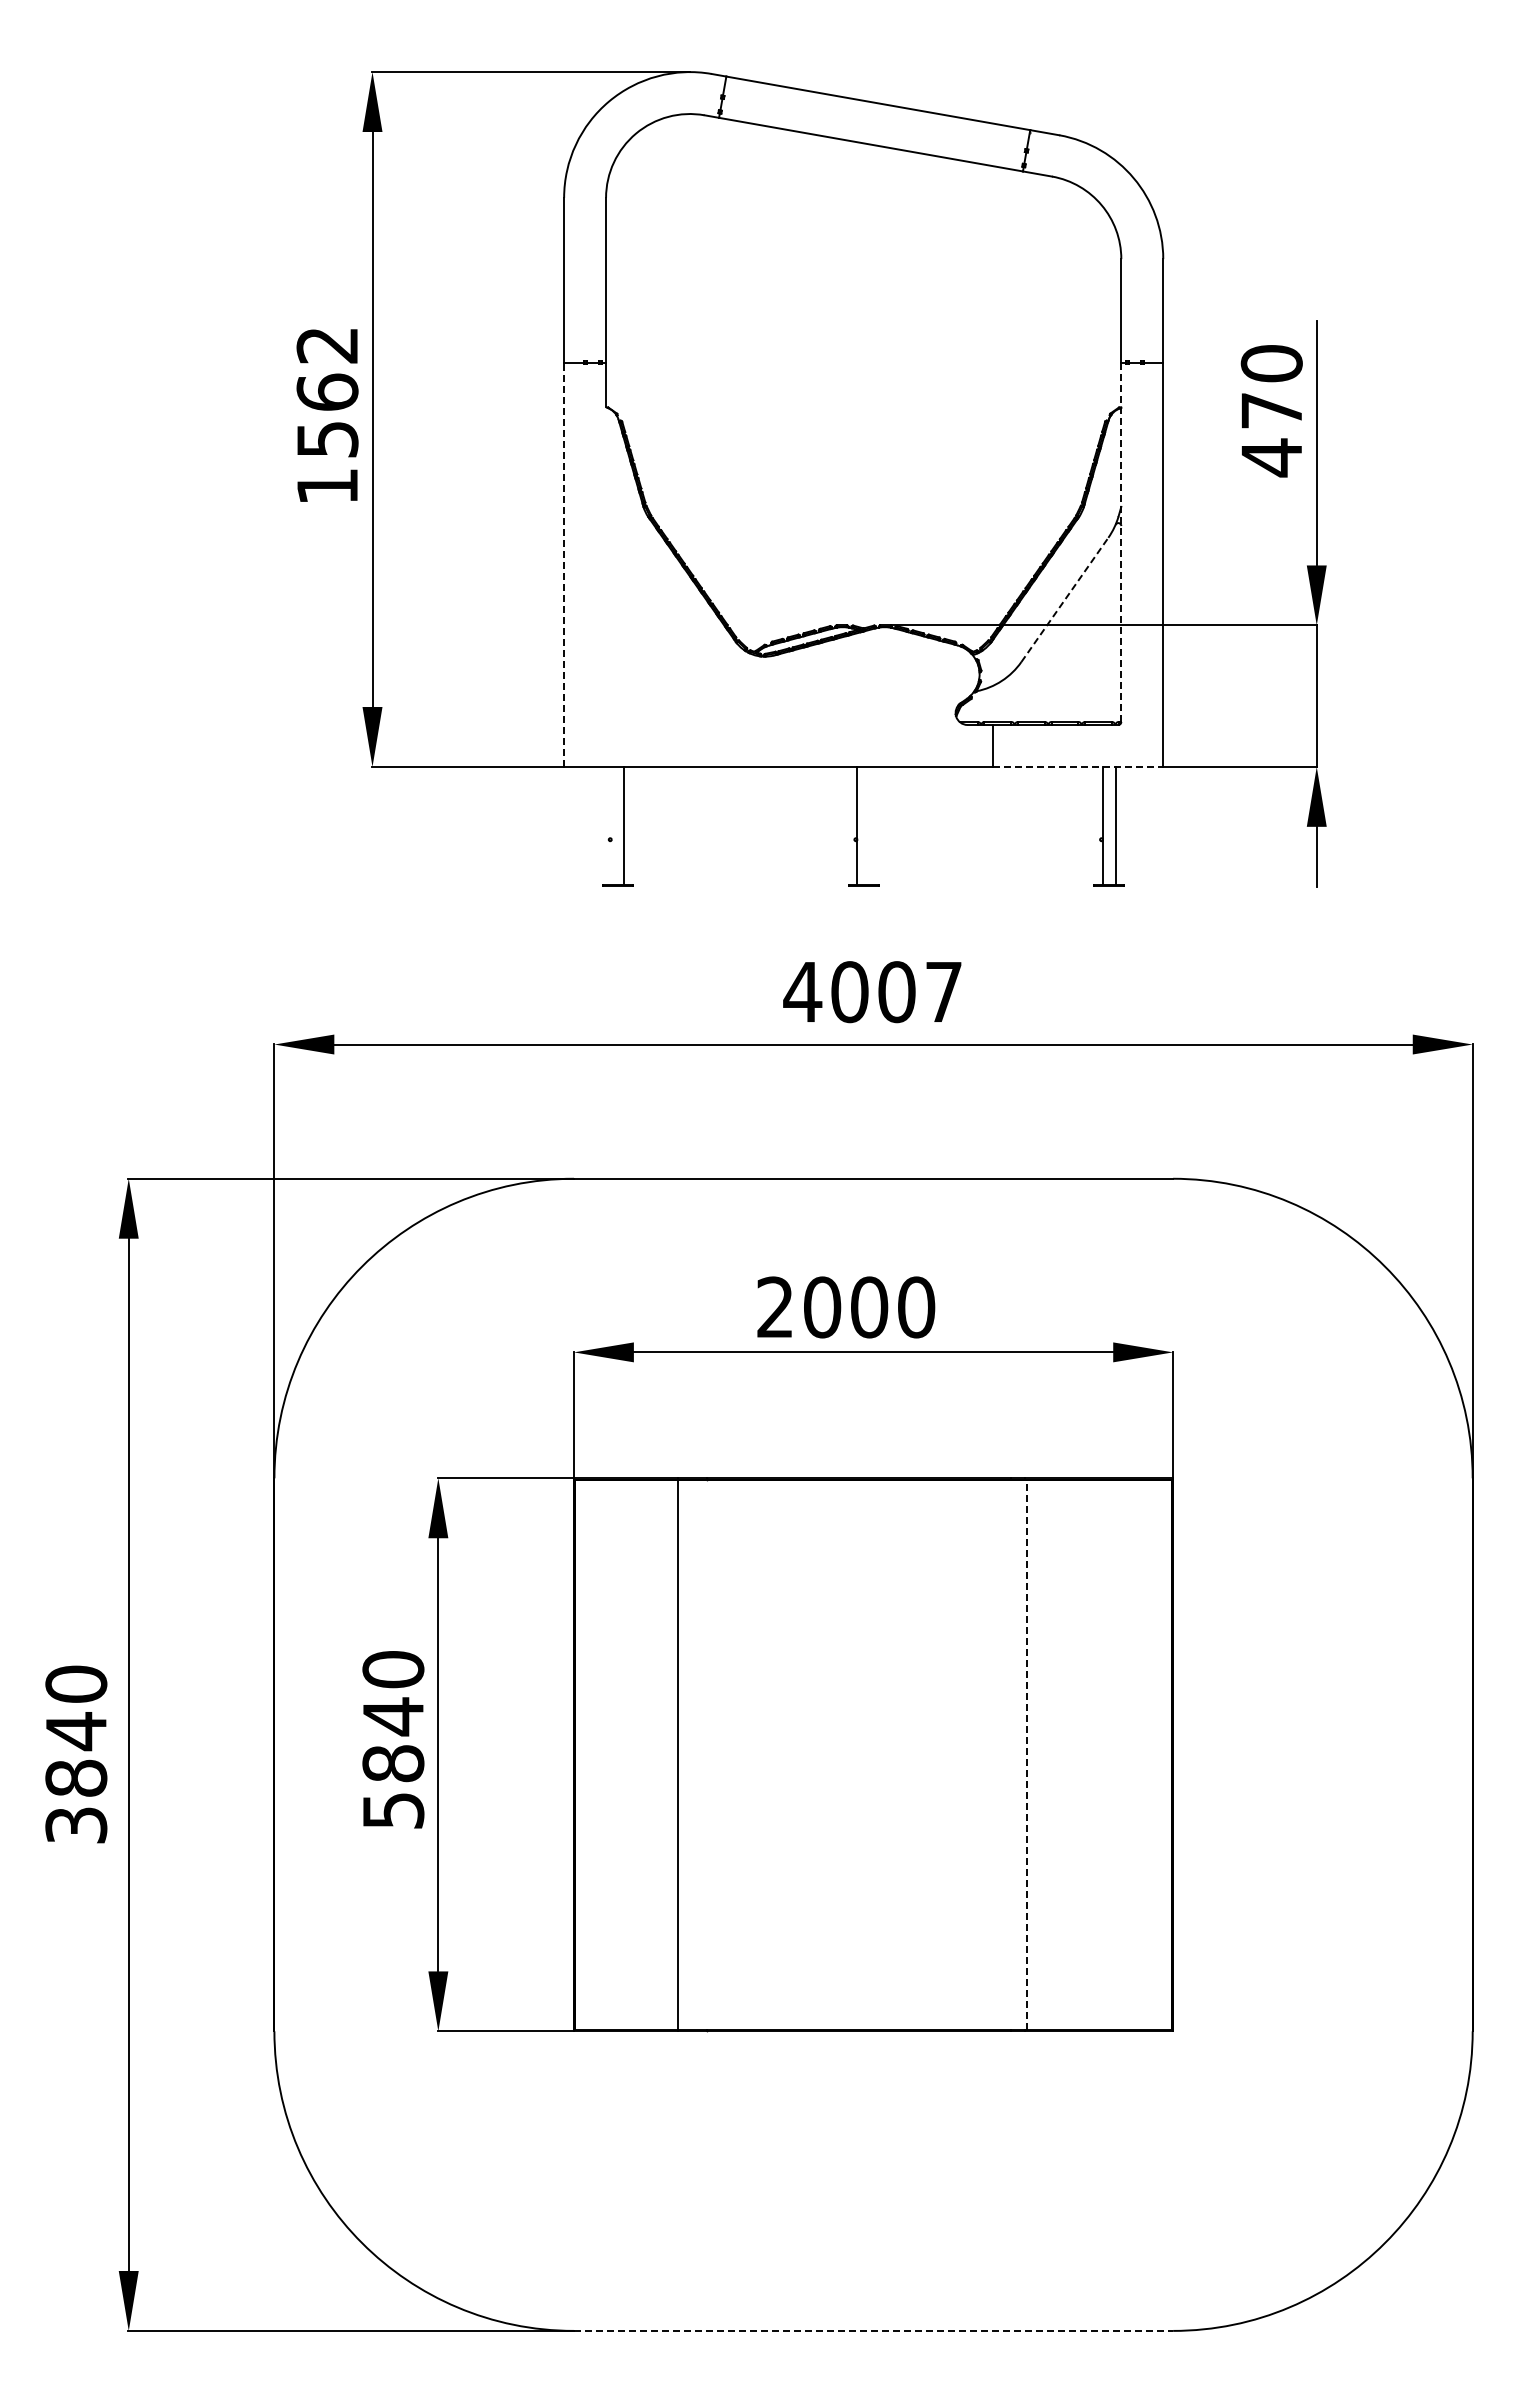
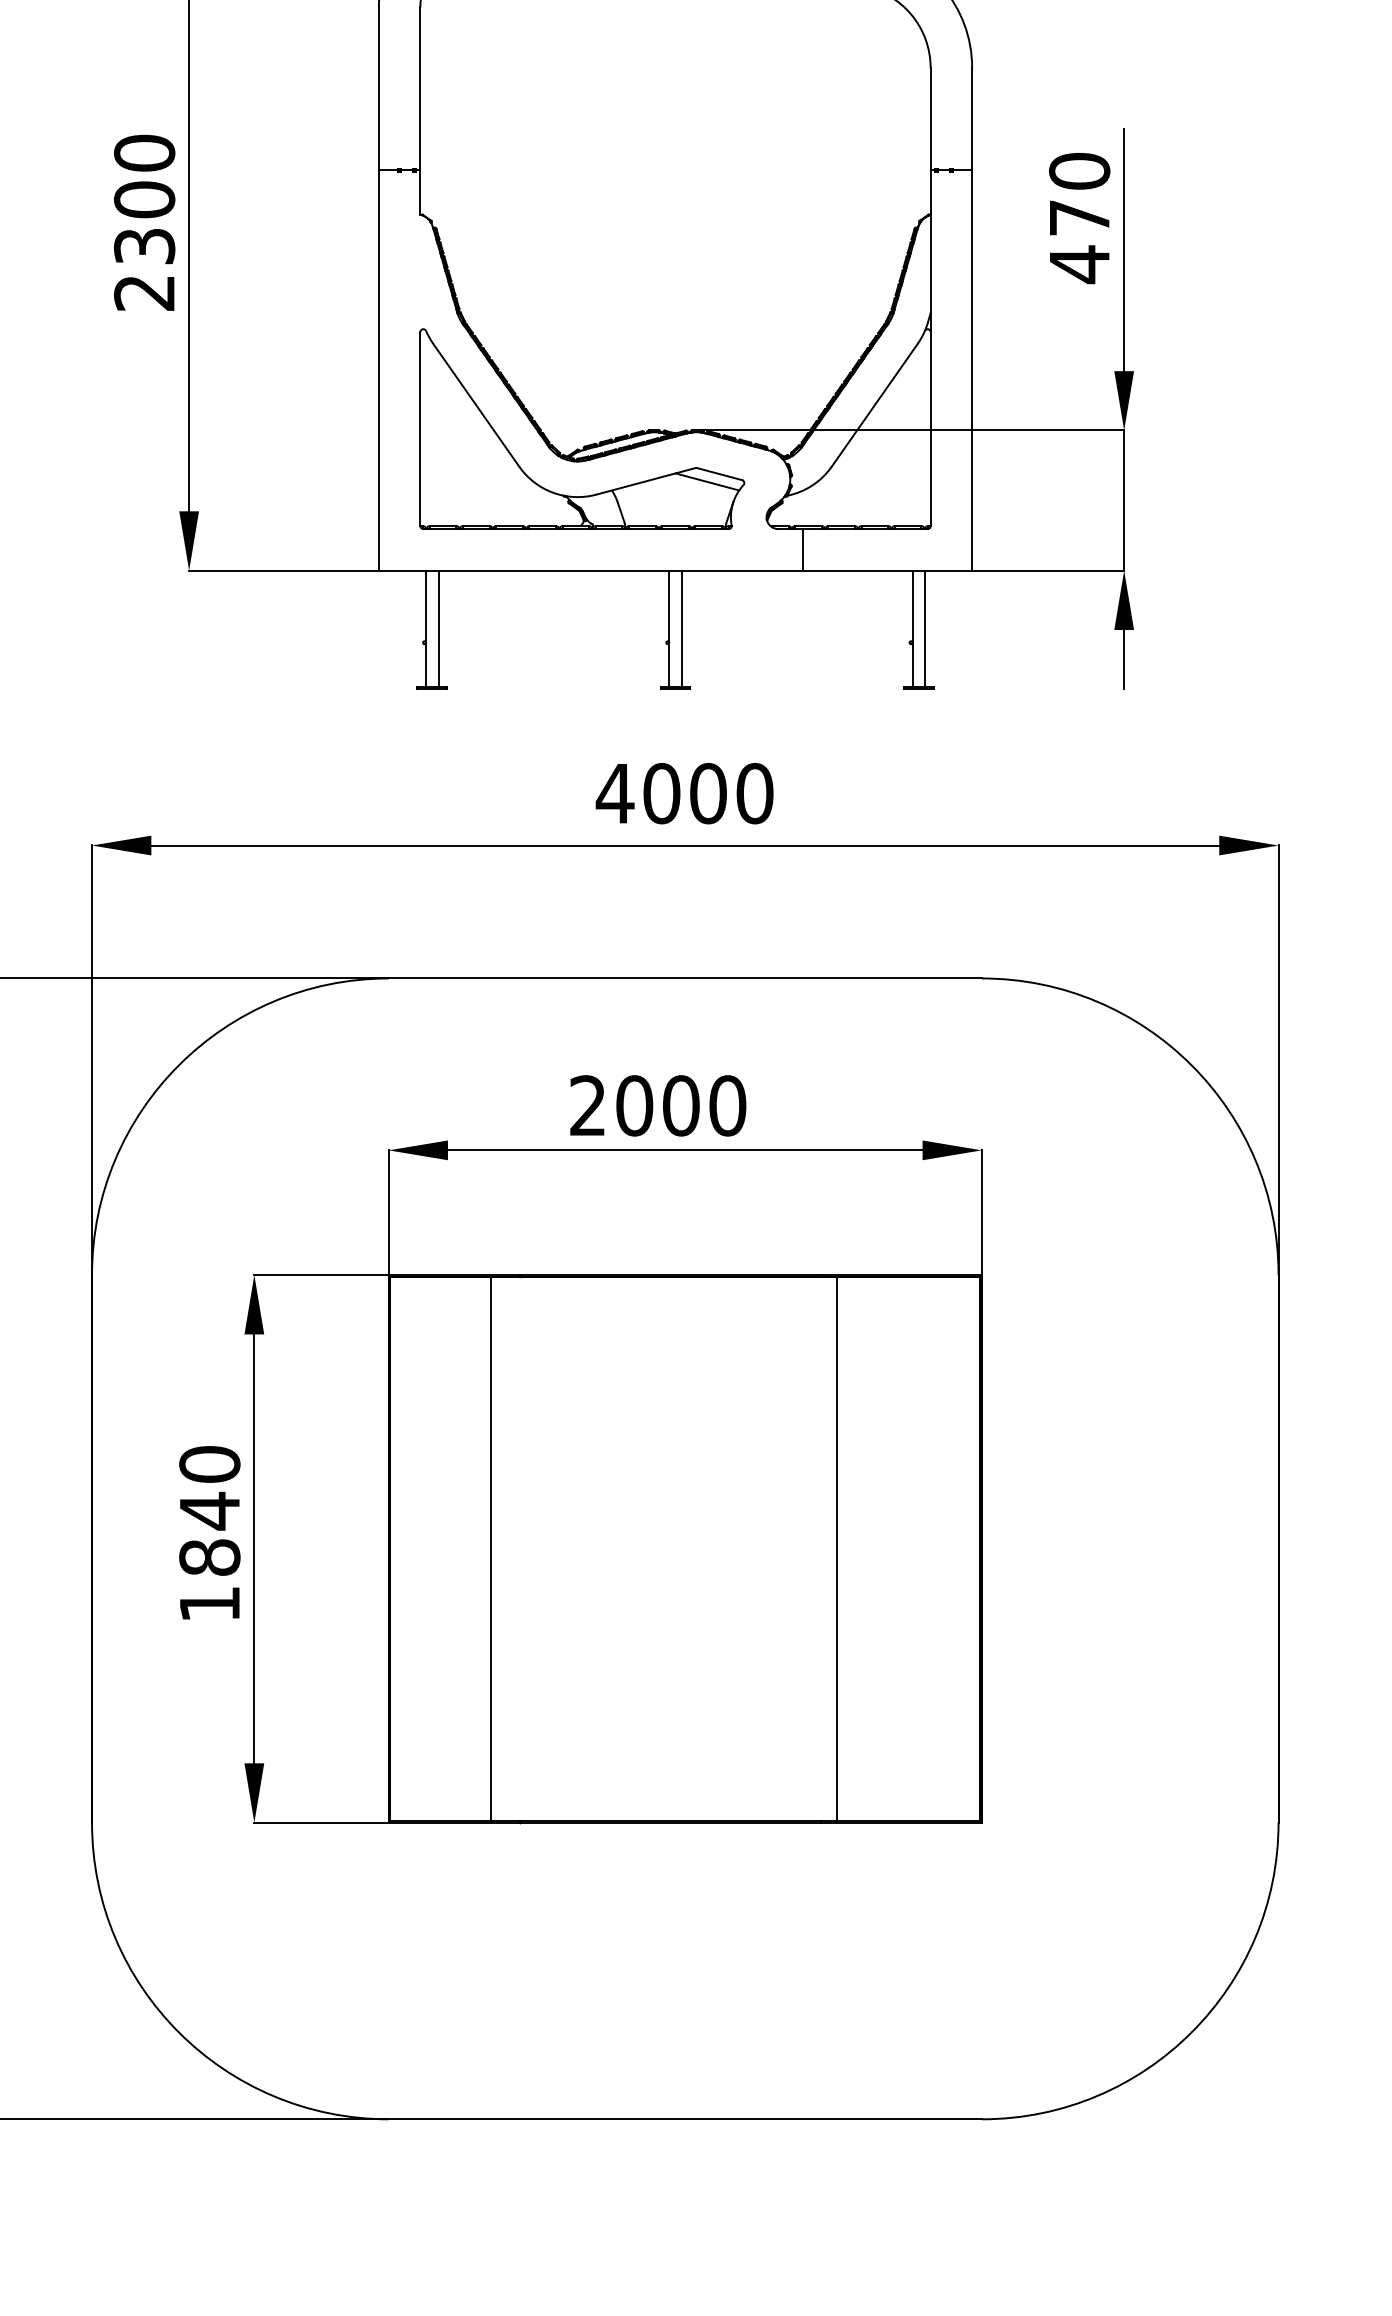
text: (327, 415) -> (144, 222), 1562 -> 2300
line: (1121, 542) -> (930, 348), dashed -> solid
line: (564, 564) -> (379, 370), dashed -> solid
line: (1064, 599) -> (874, 404), dashed -> solid
part: (785, 688) -> (598, 492), added
line: (1078, 766) -> (888, 570), dashed -> solid
line: (611, 825) -> (425, 628), added
line: (869, 825) -> (681, 628), added
text: (943, 992) -> (754, 794), 4007 -> 4000
line: (1027, 1754) -> (837, 1548), dashed -> solid
text: (393, 1810) -> (209, 1603), 5840 -> 1840
line: (873, 2330) -> (685, 2118), dashed -> solid

